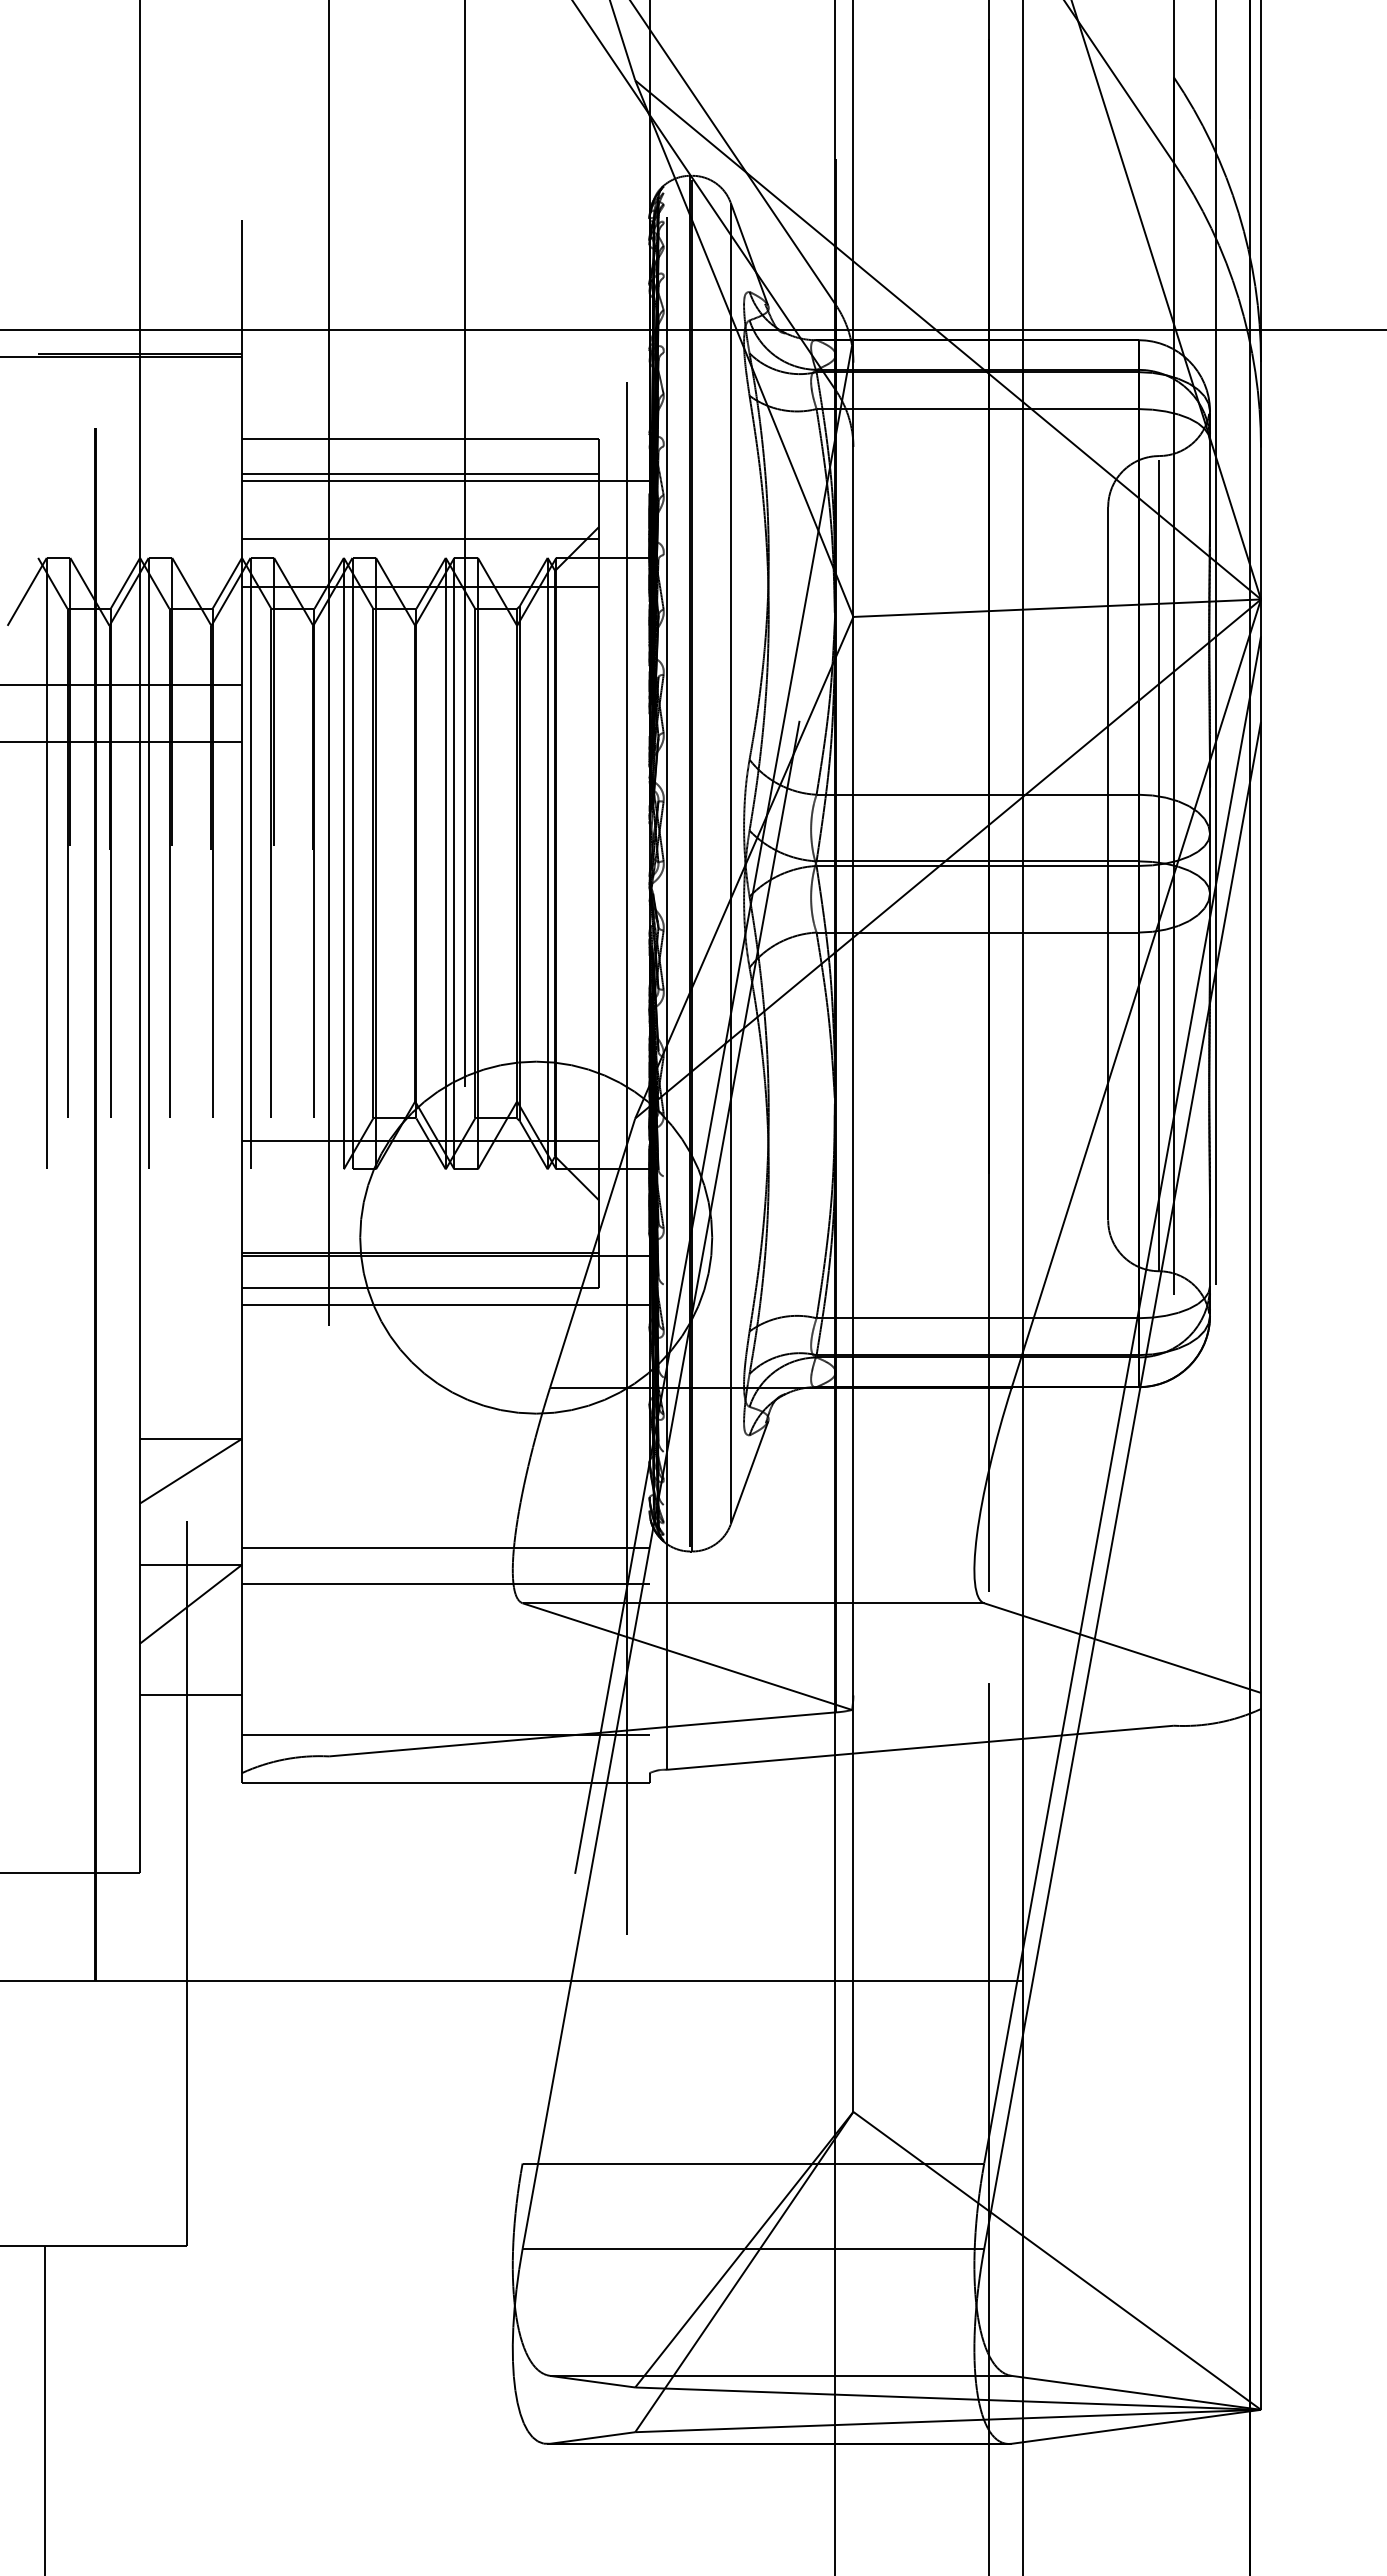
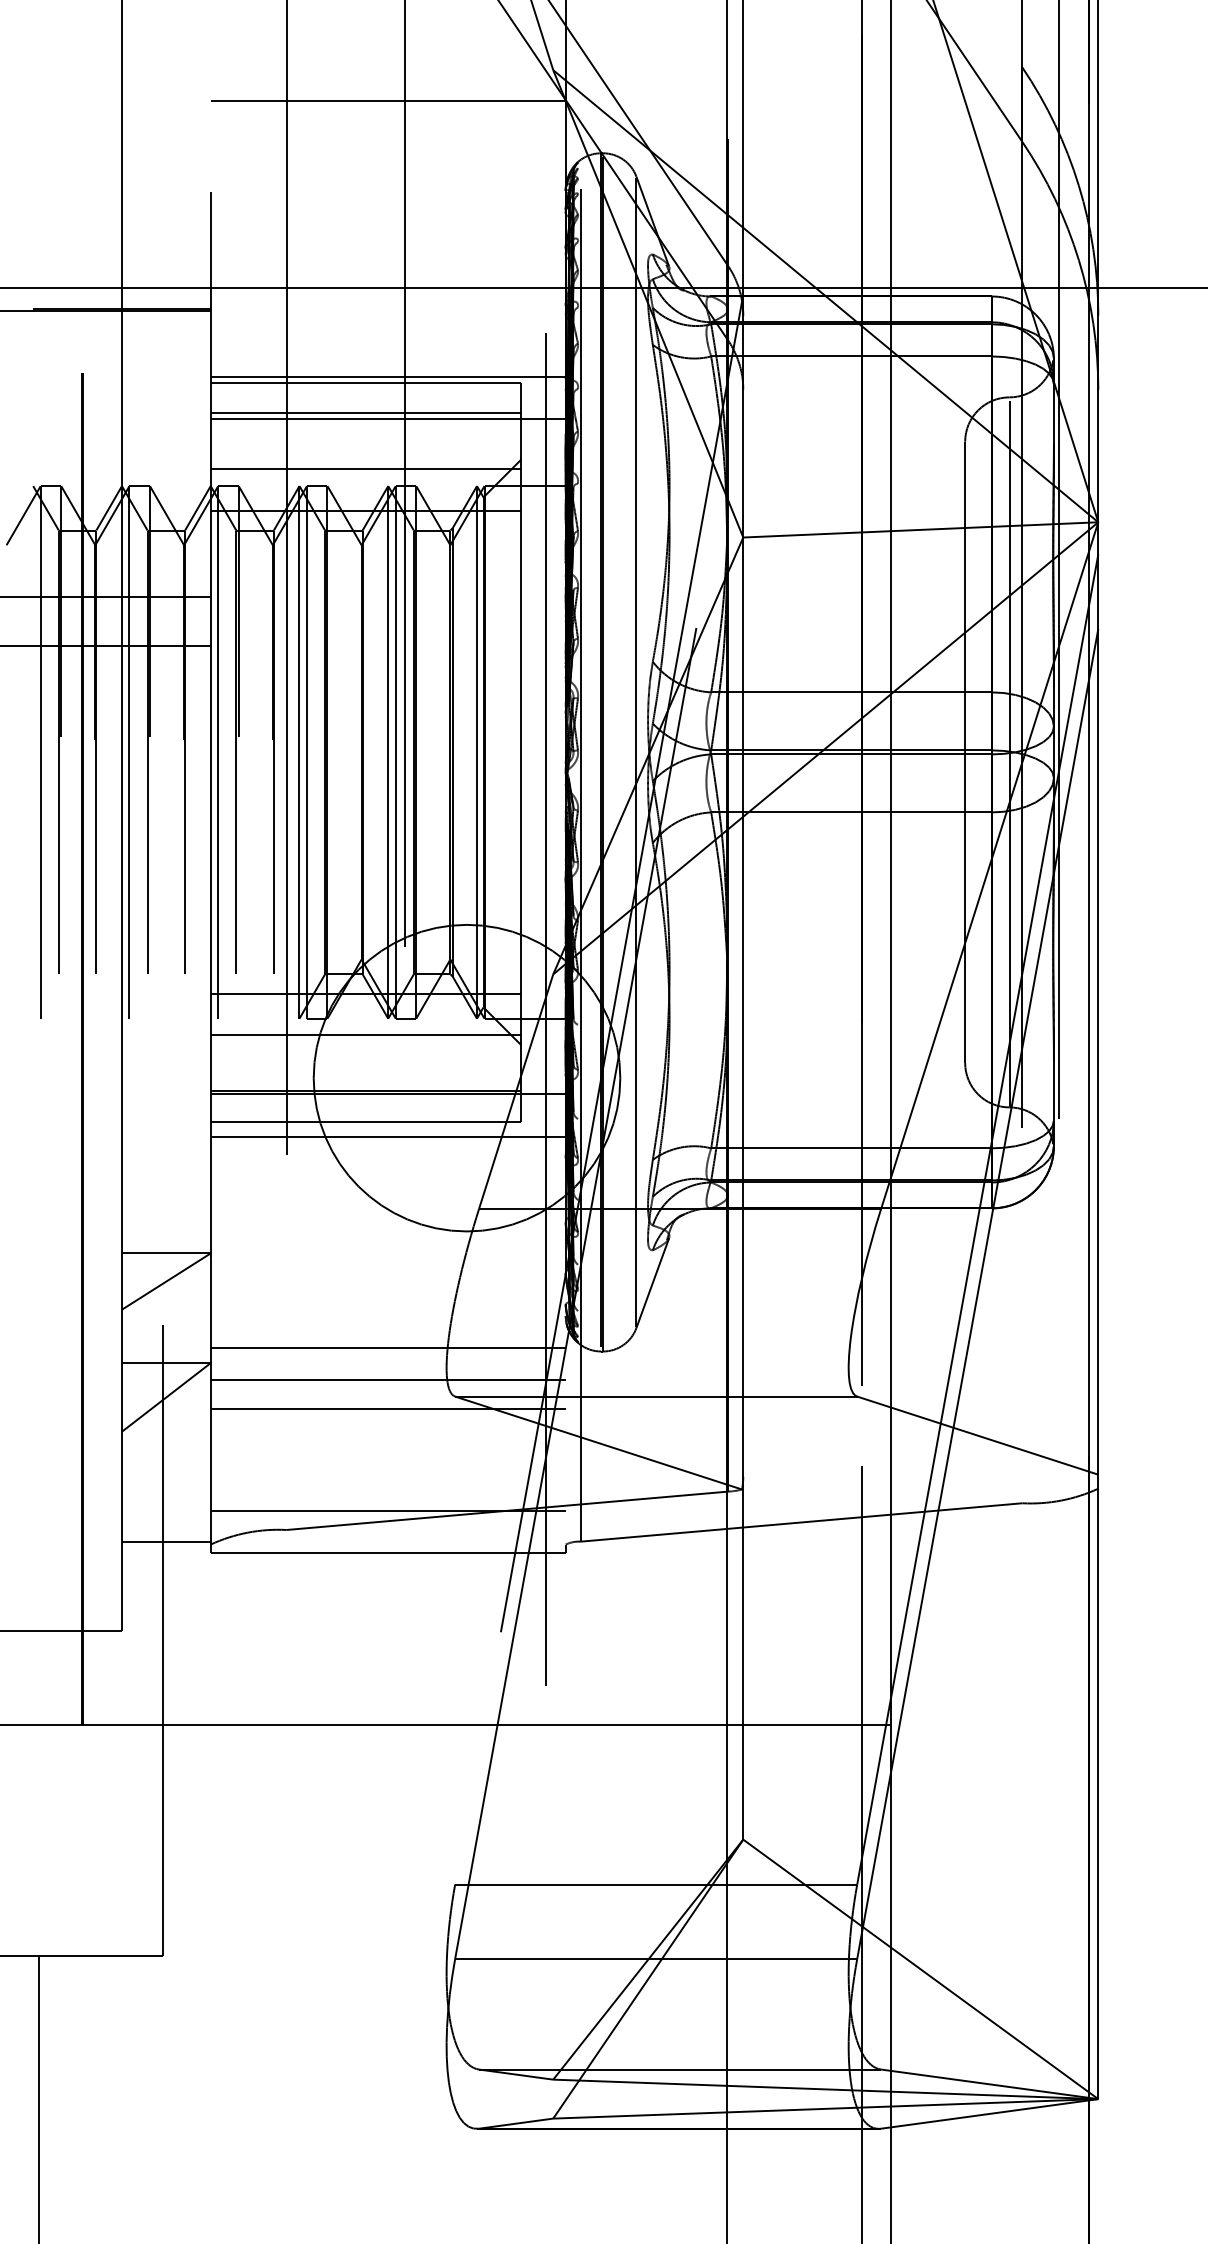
line: (445, 116) -> (387, 101), added
line: (445, 432) -> (387, 376), added
line: (419, 1188) -> (365, 1035), added
line: (445, 1617) -> (387, 1408), added
line: (190, 1694) -> (165, 1542), moved

